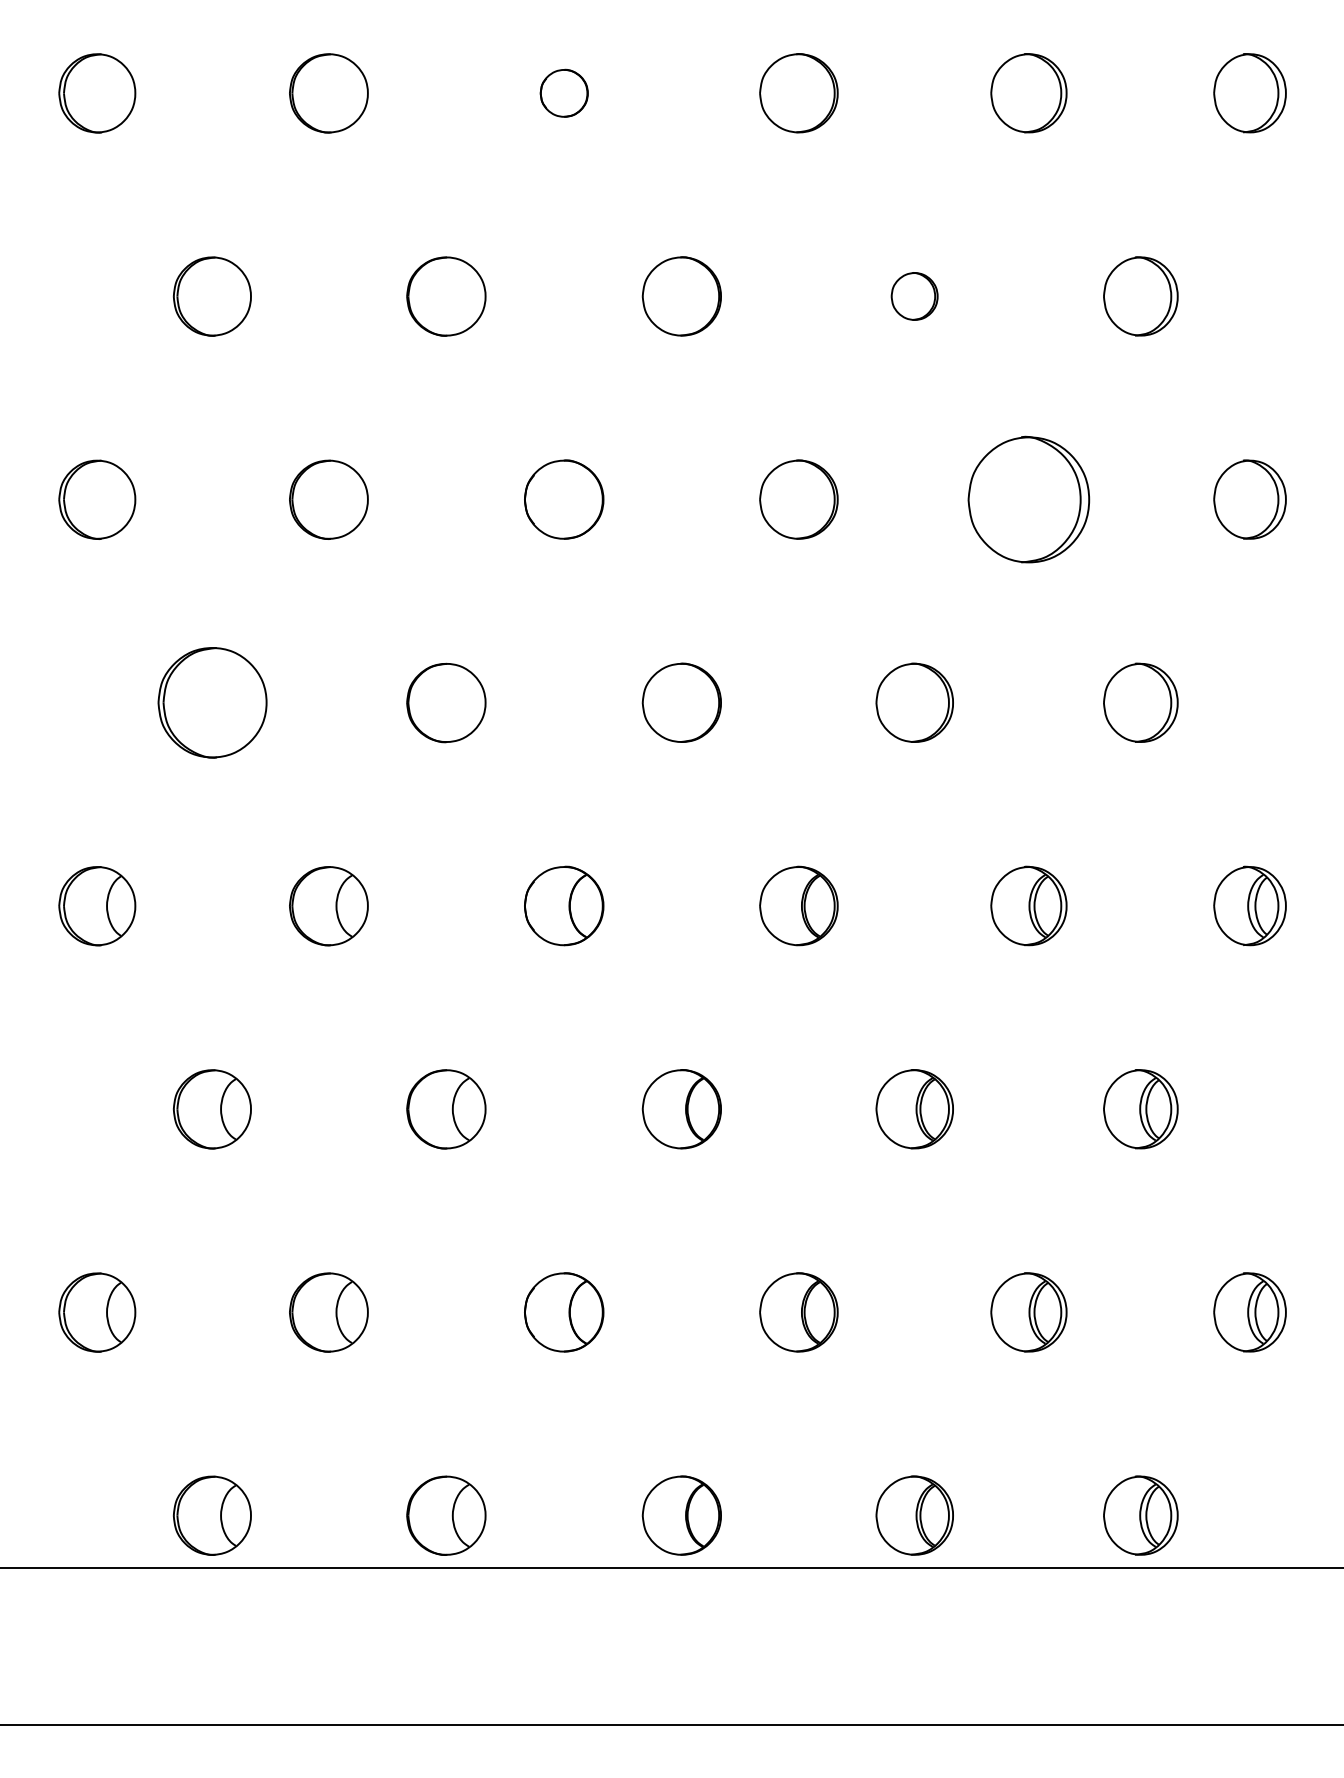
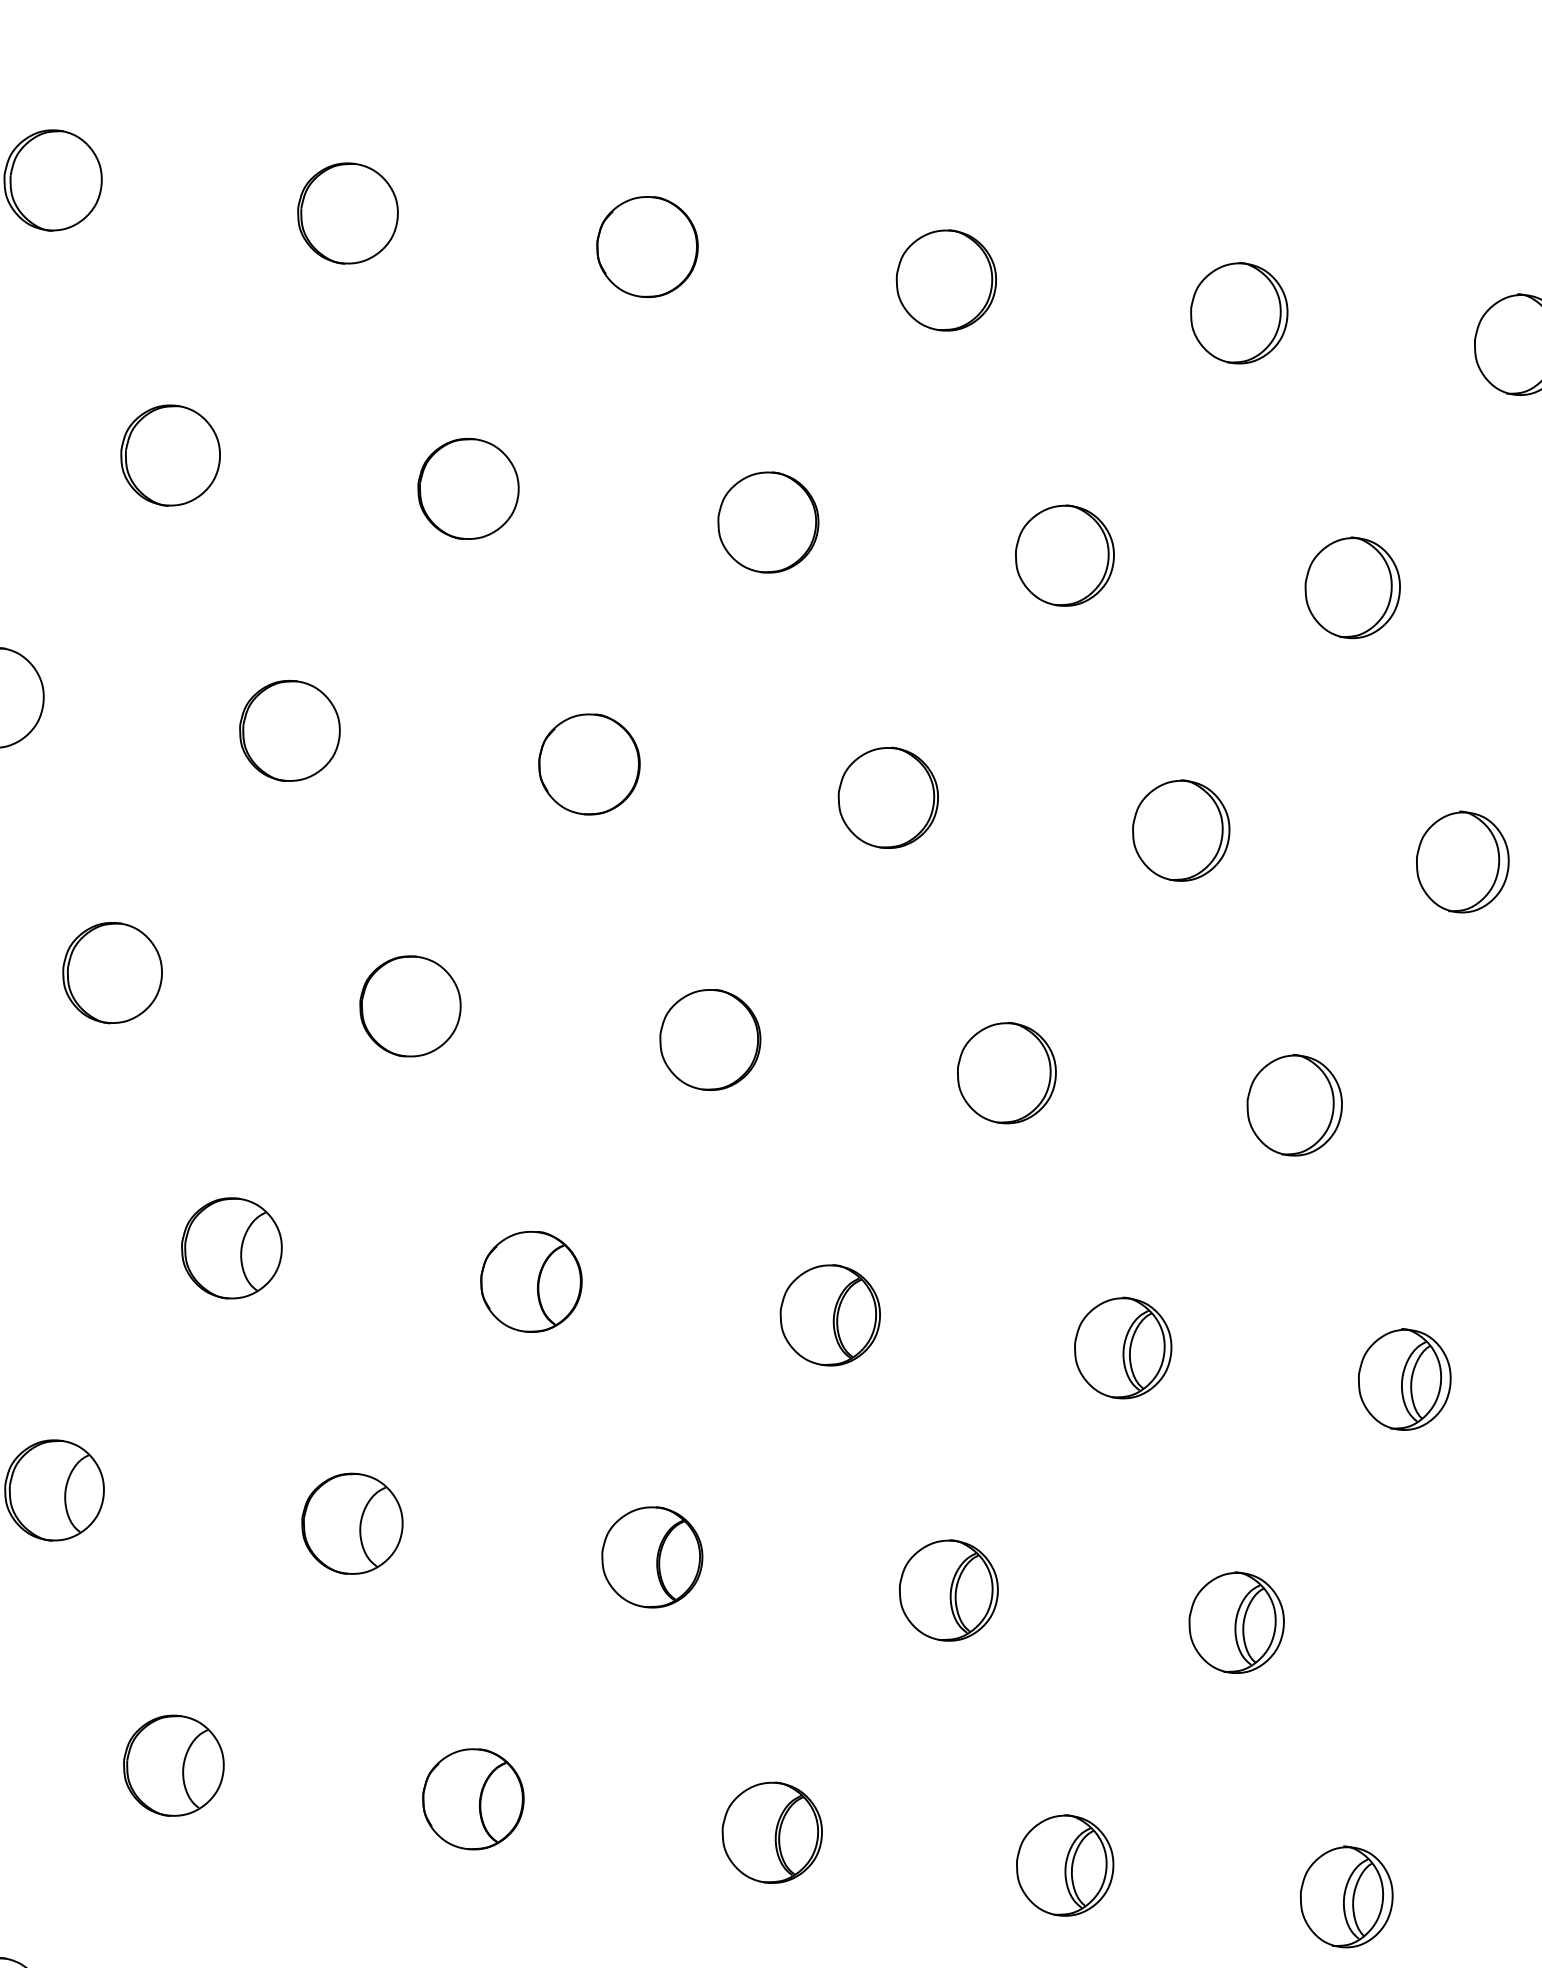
part: (564, 93) -> (647, 247), size x1.67
part: (914, 296) -> (1064, 555), size x1.67
part: (1028, 499) -> (1180, 830), size x0.62
part: (211, 703) -> (111, 973), size x0.71

